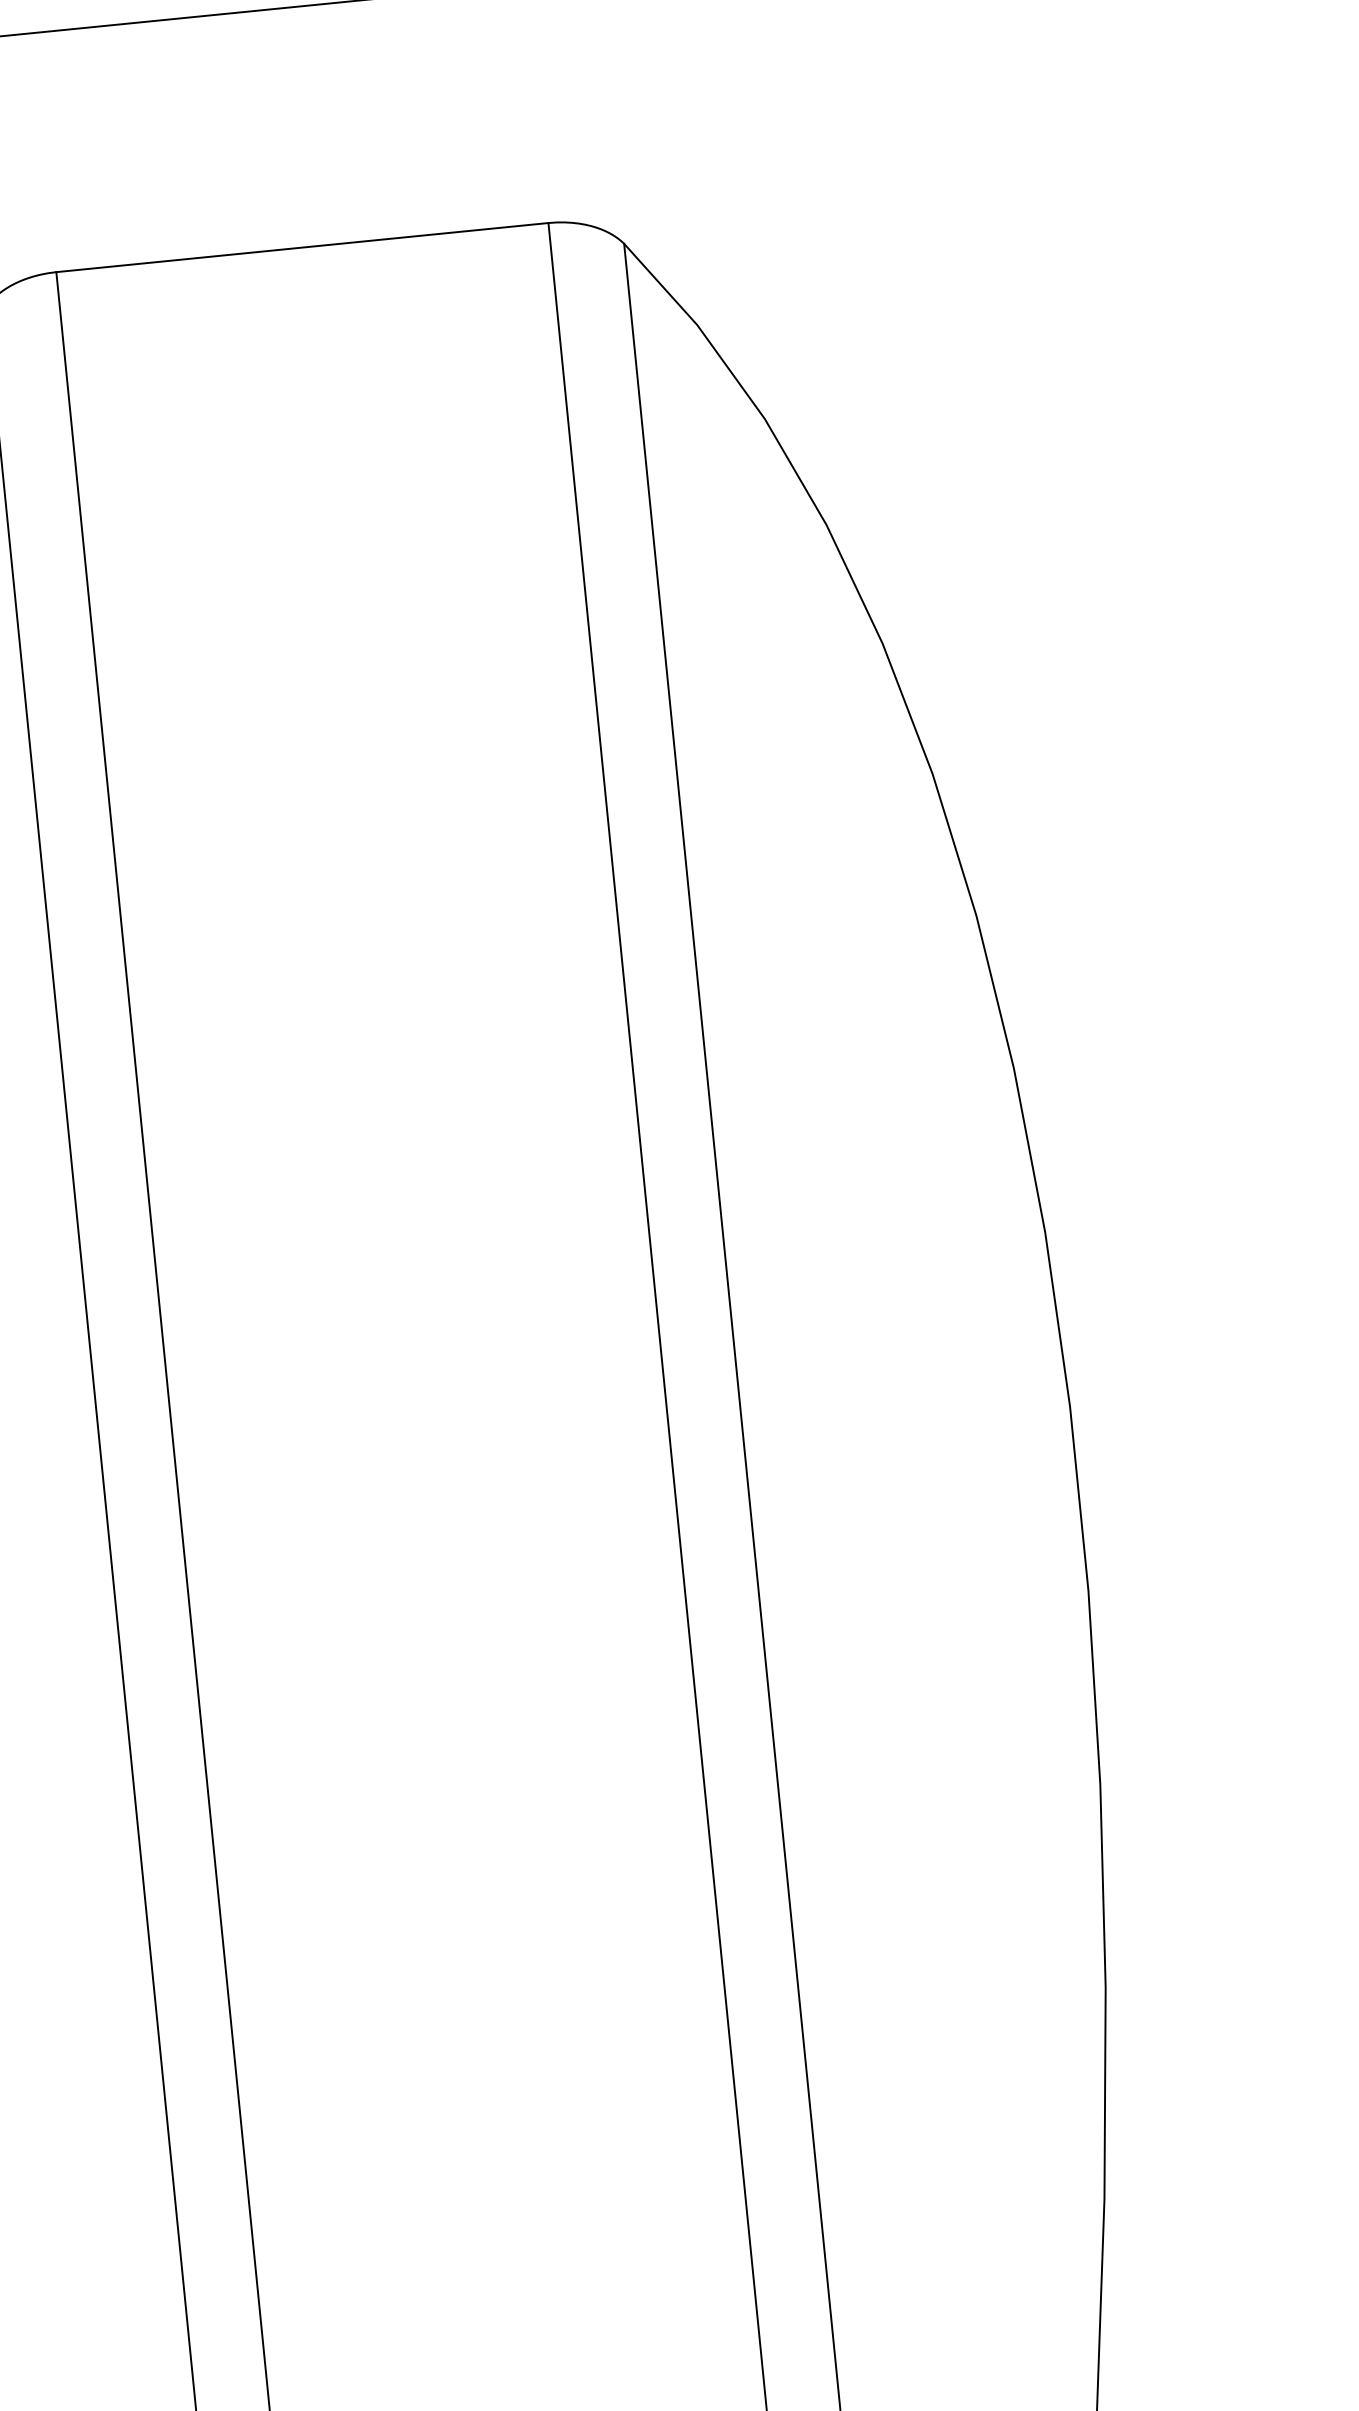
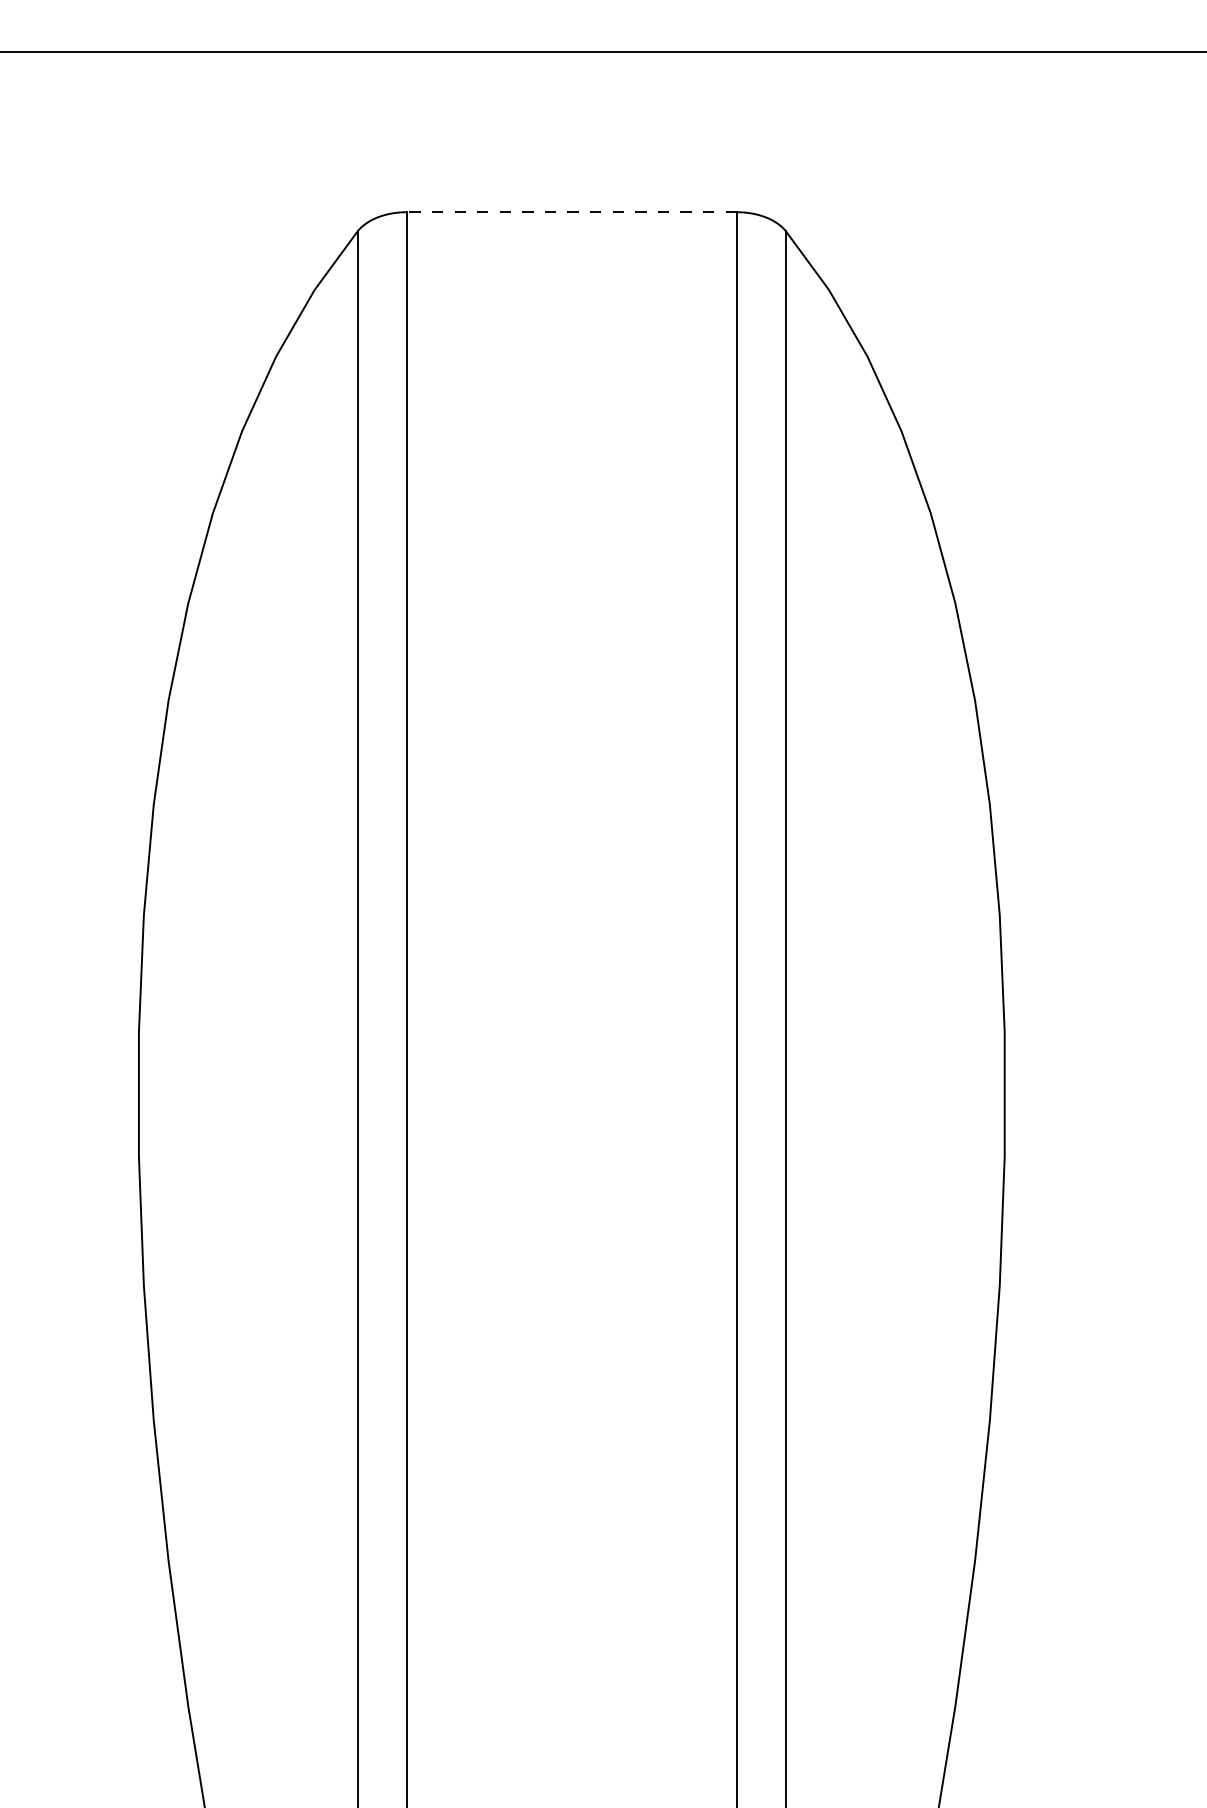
line: (301, 248) -> (571, 212), solid -> dashed

